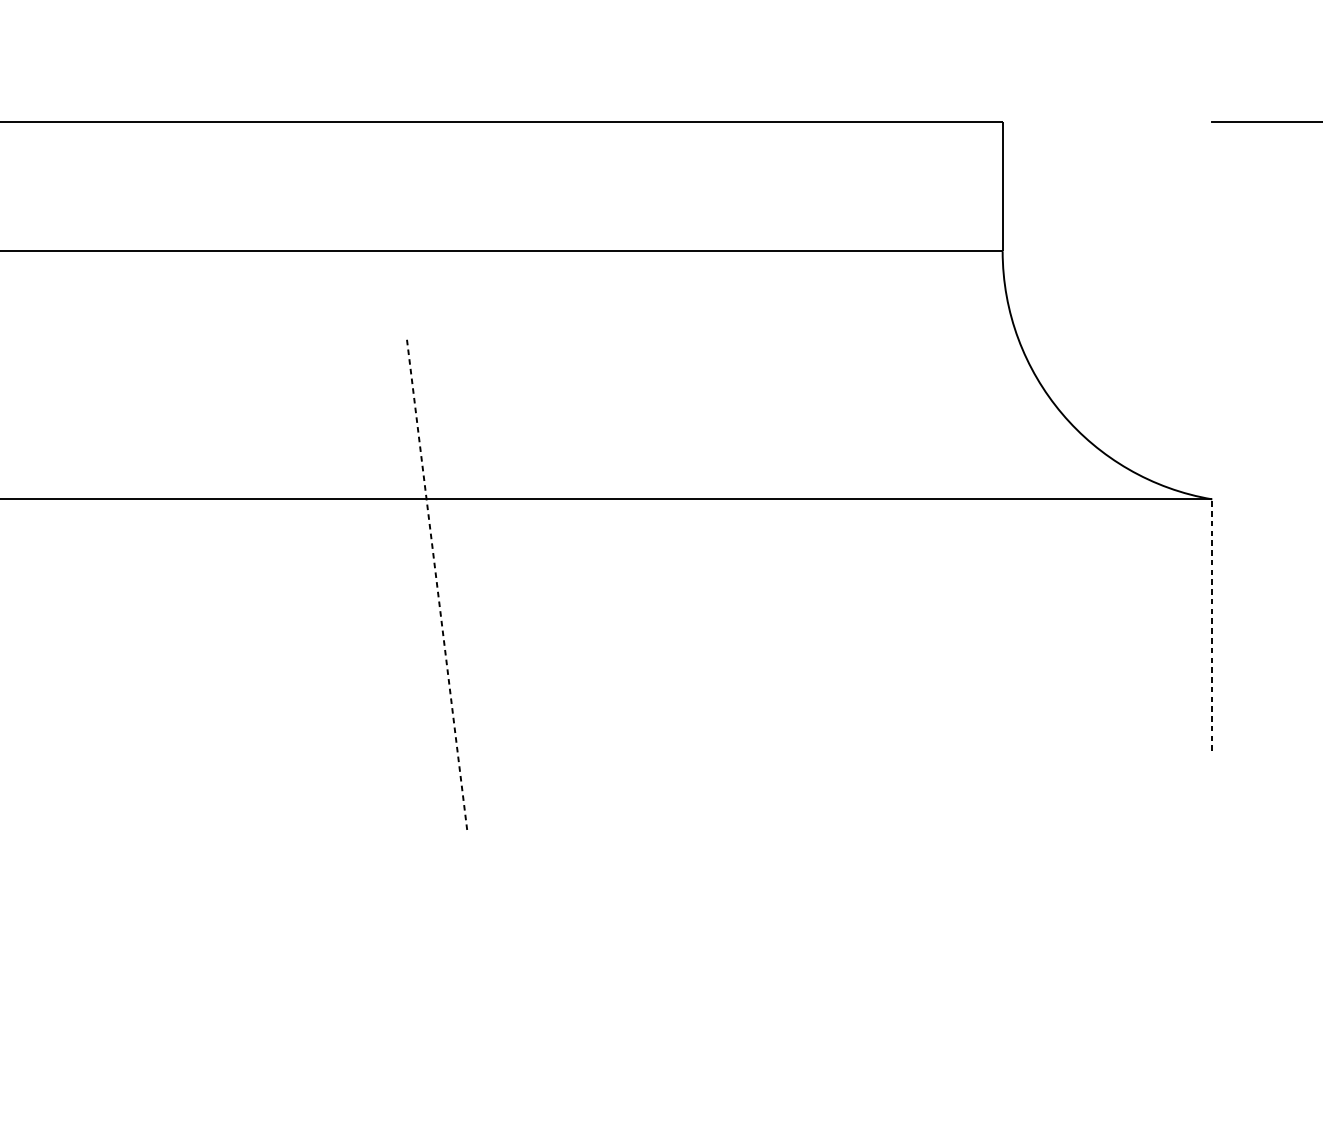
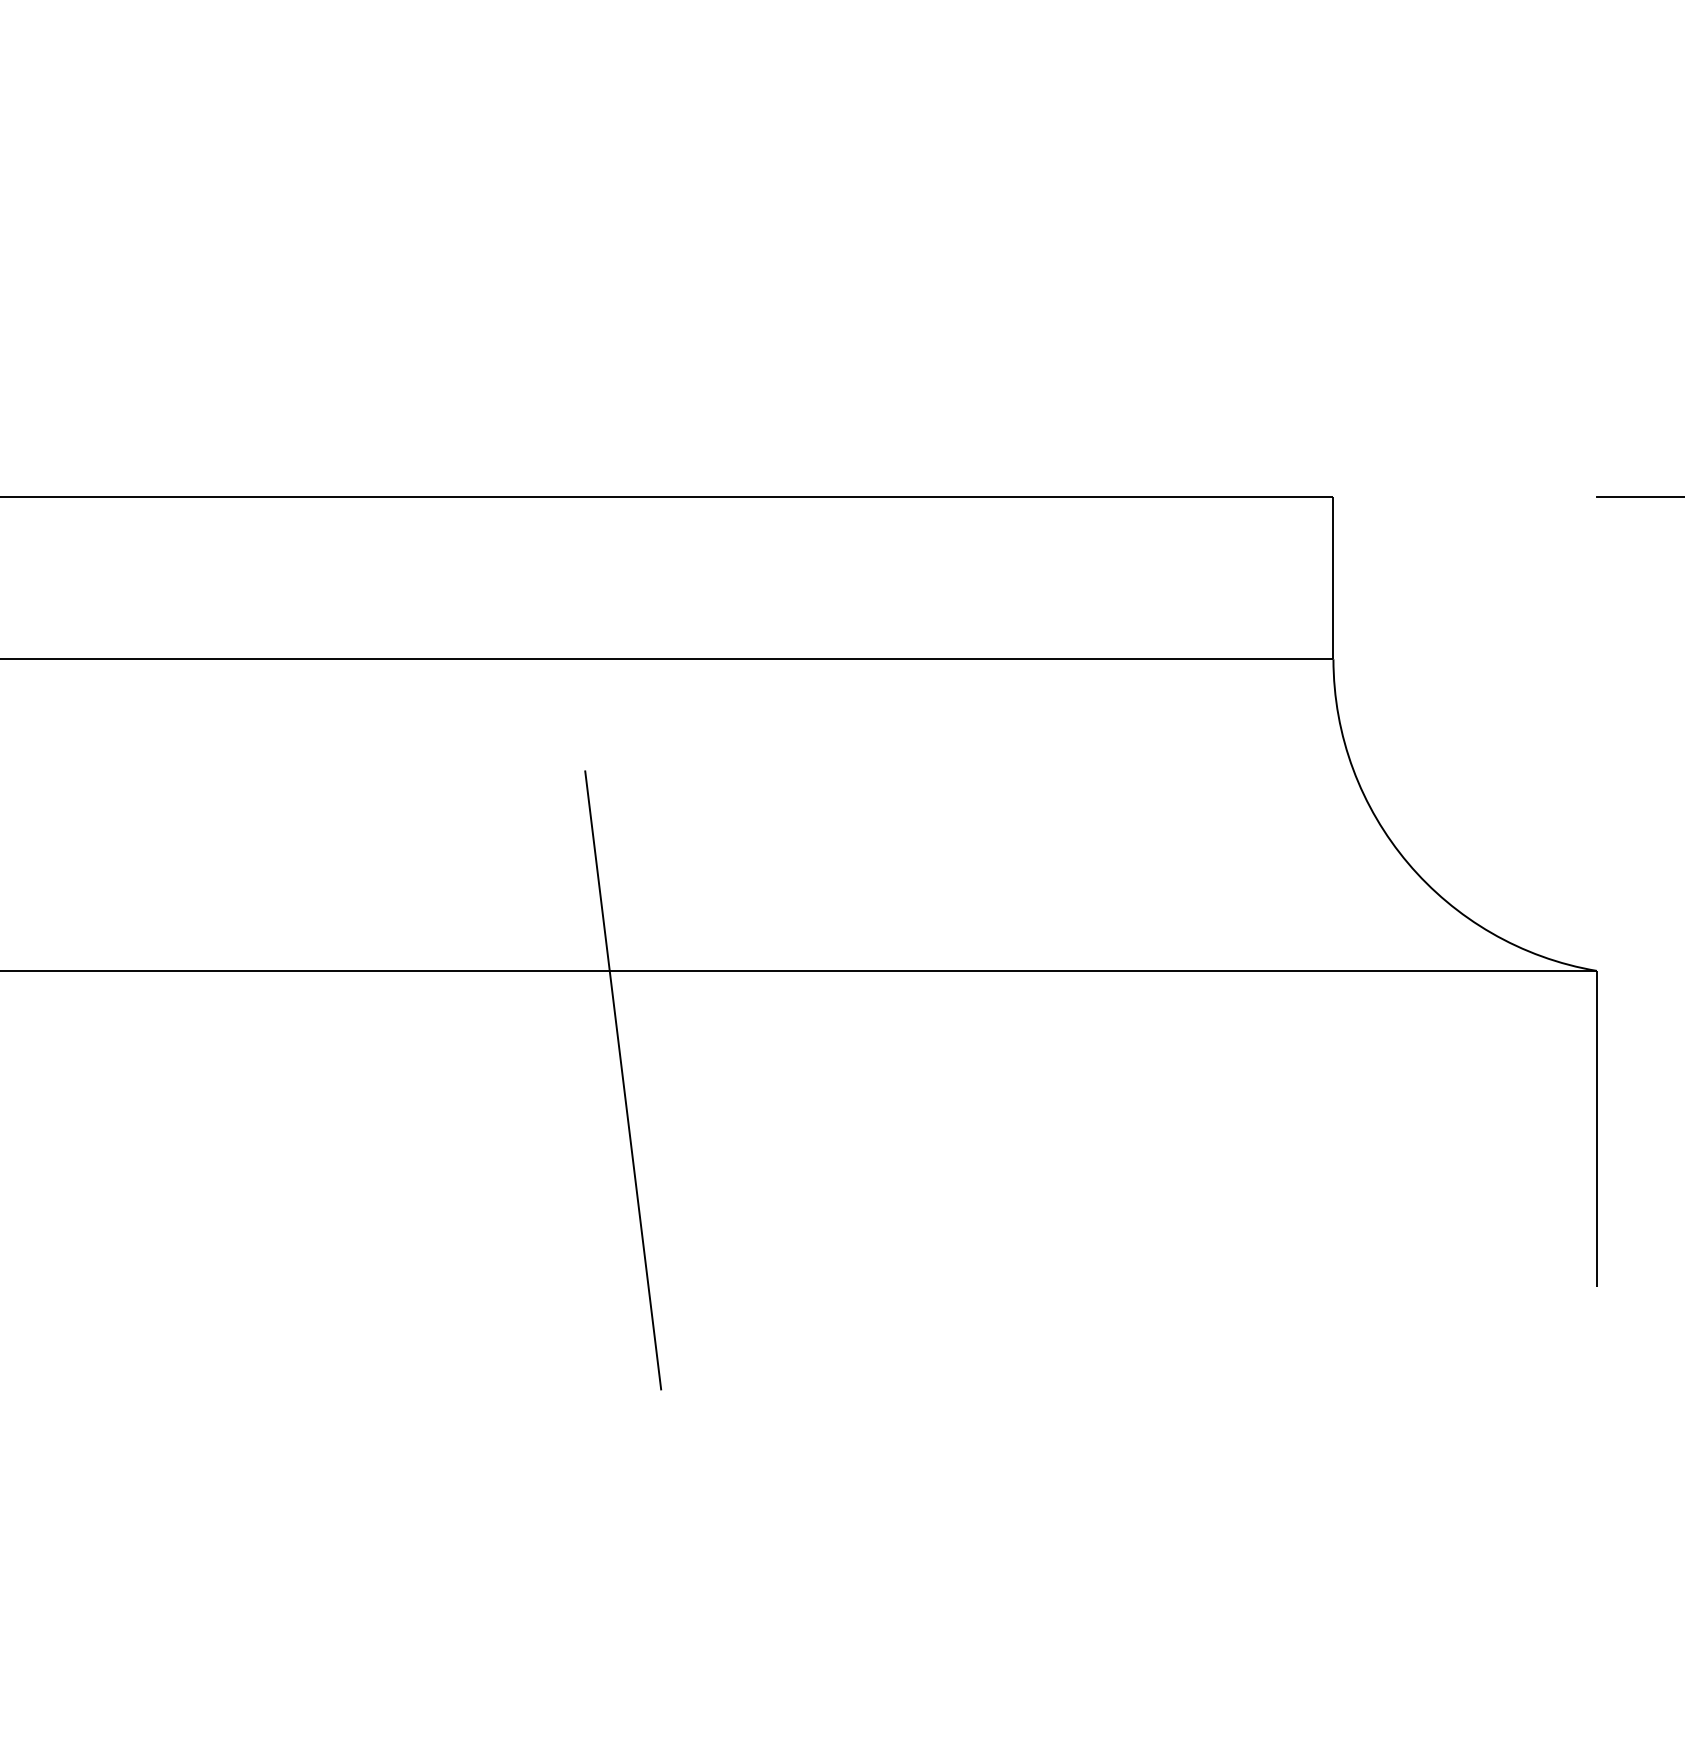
line: (437, 586) -> (623, 1080), dashed -> solid
line: (1212, 624) -> (1596, 1128), dashed -> solid

